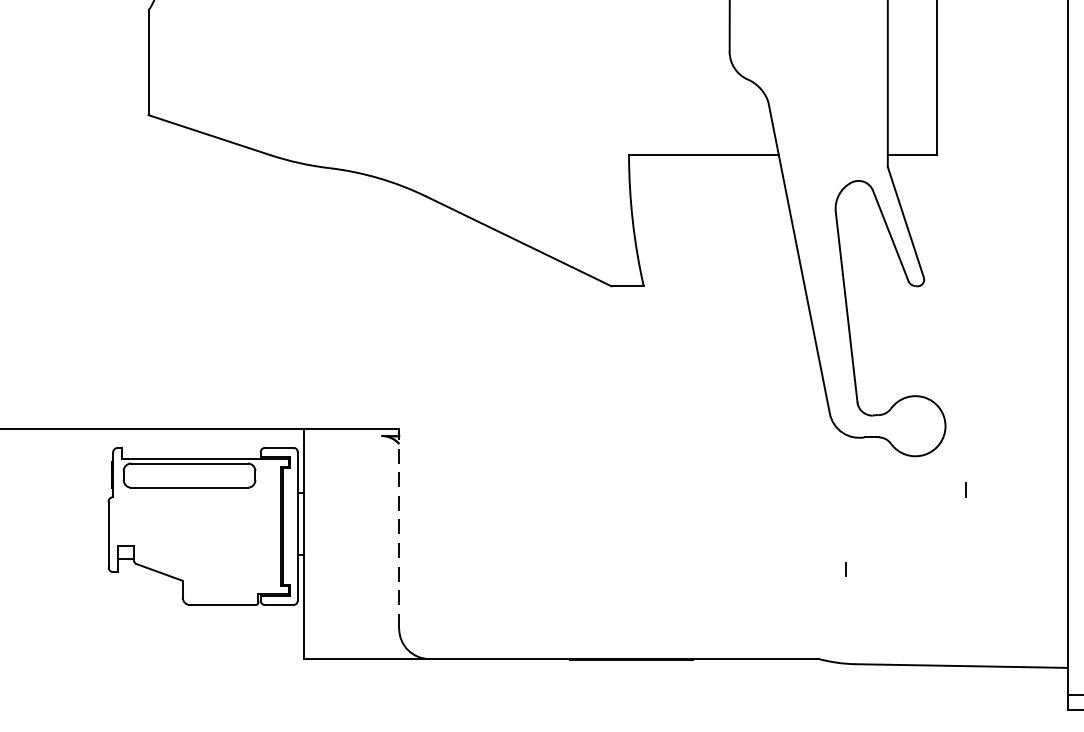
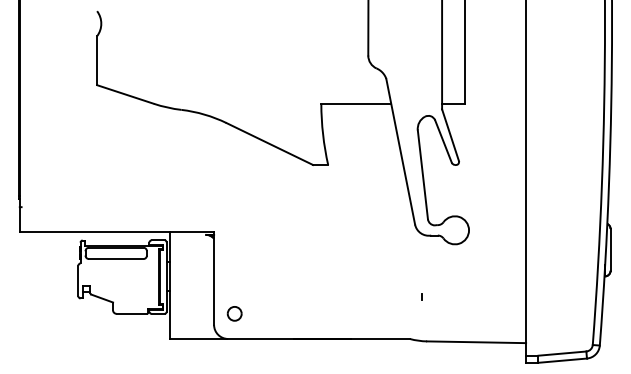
line: (963, 488) -> (477, 259), removed
line: (400, 529) -> (214, 278), dashed -> solid
part: (442, 604) -> (234, 313), added

